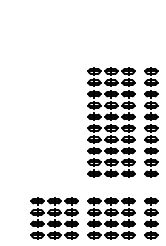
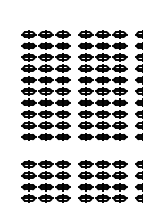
part: (54, 122) -> (45, 85), added

